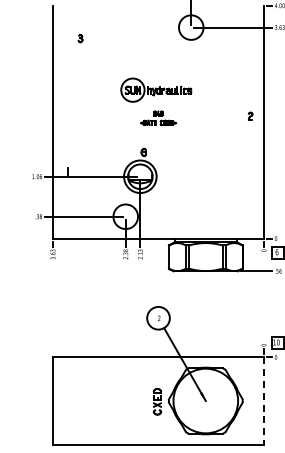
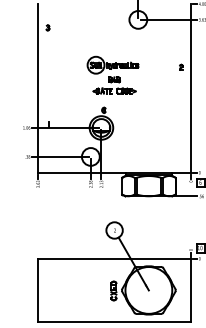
part: (80, 38) -> (47, 27), moved
part: (250, 115) -> (181, 66), moved
part: (158, 118) -> (114, 85), size x1.67
line: (264, 401) -> (191, 290), dashed -> solid

